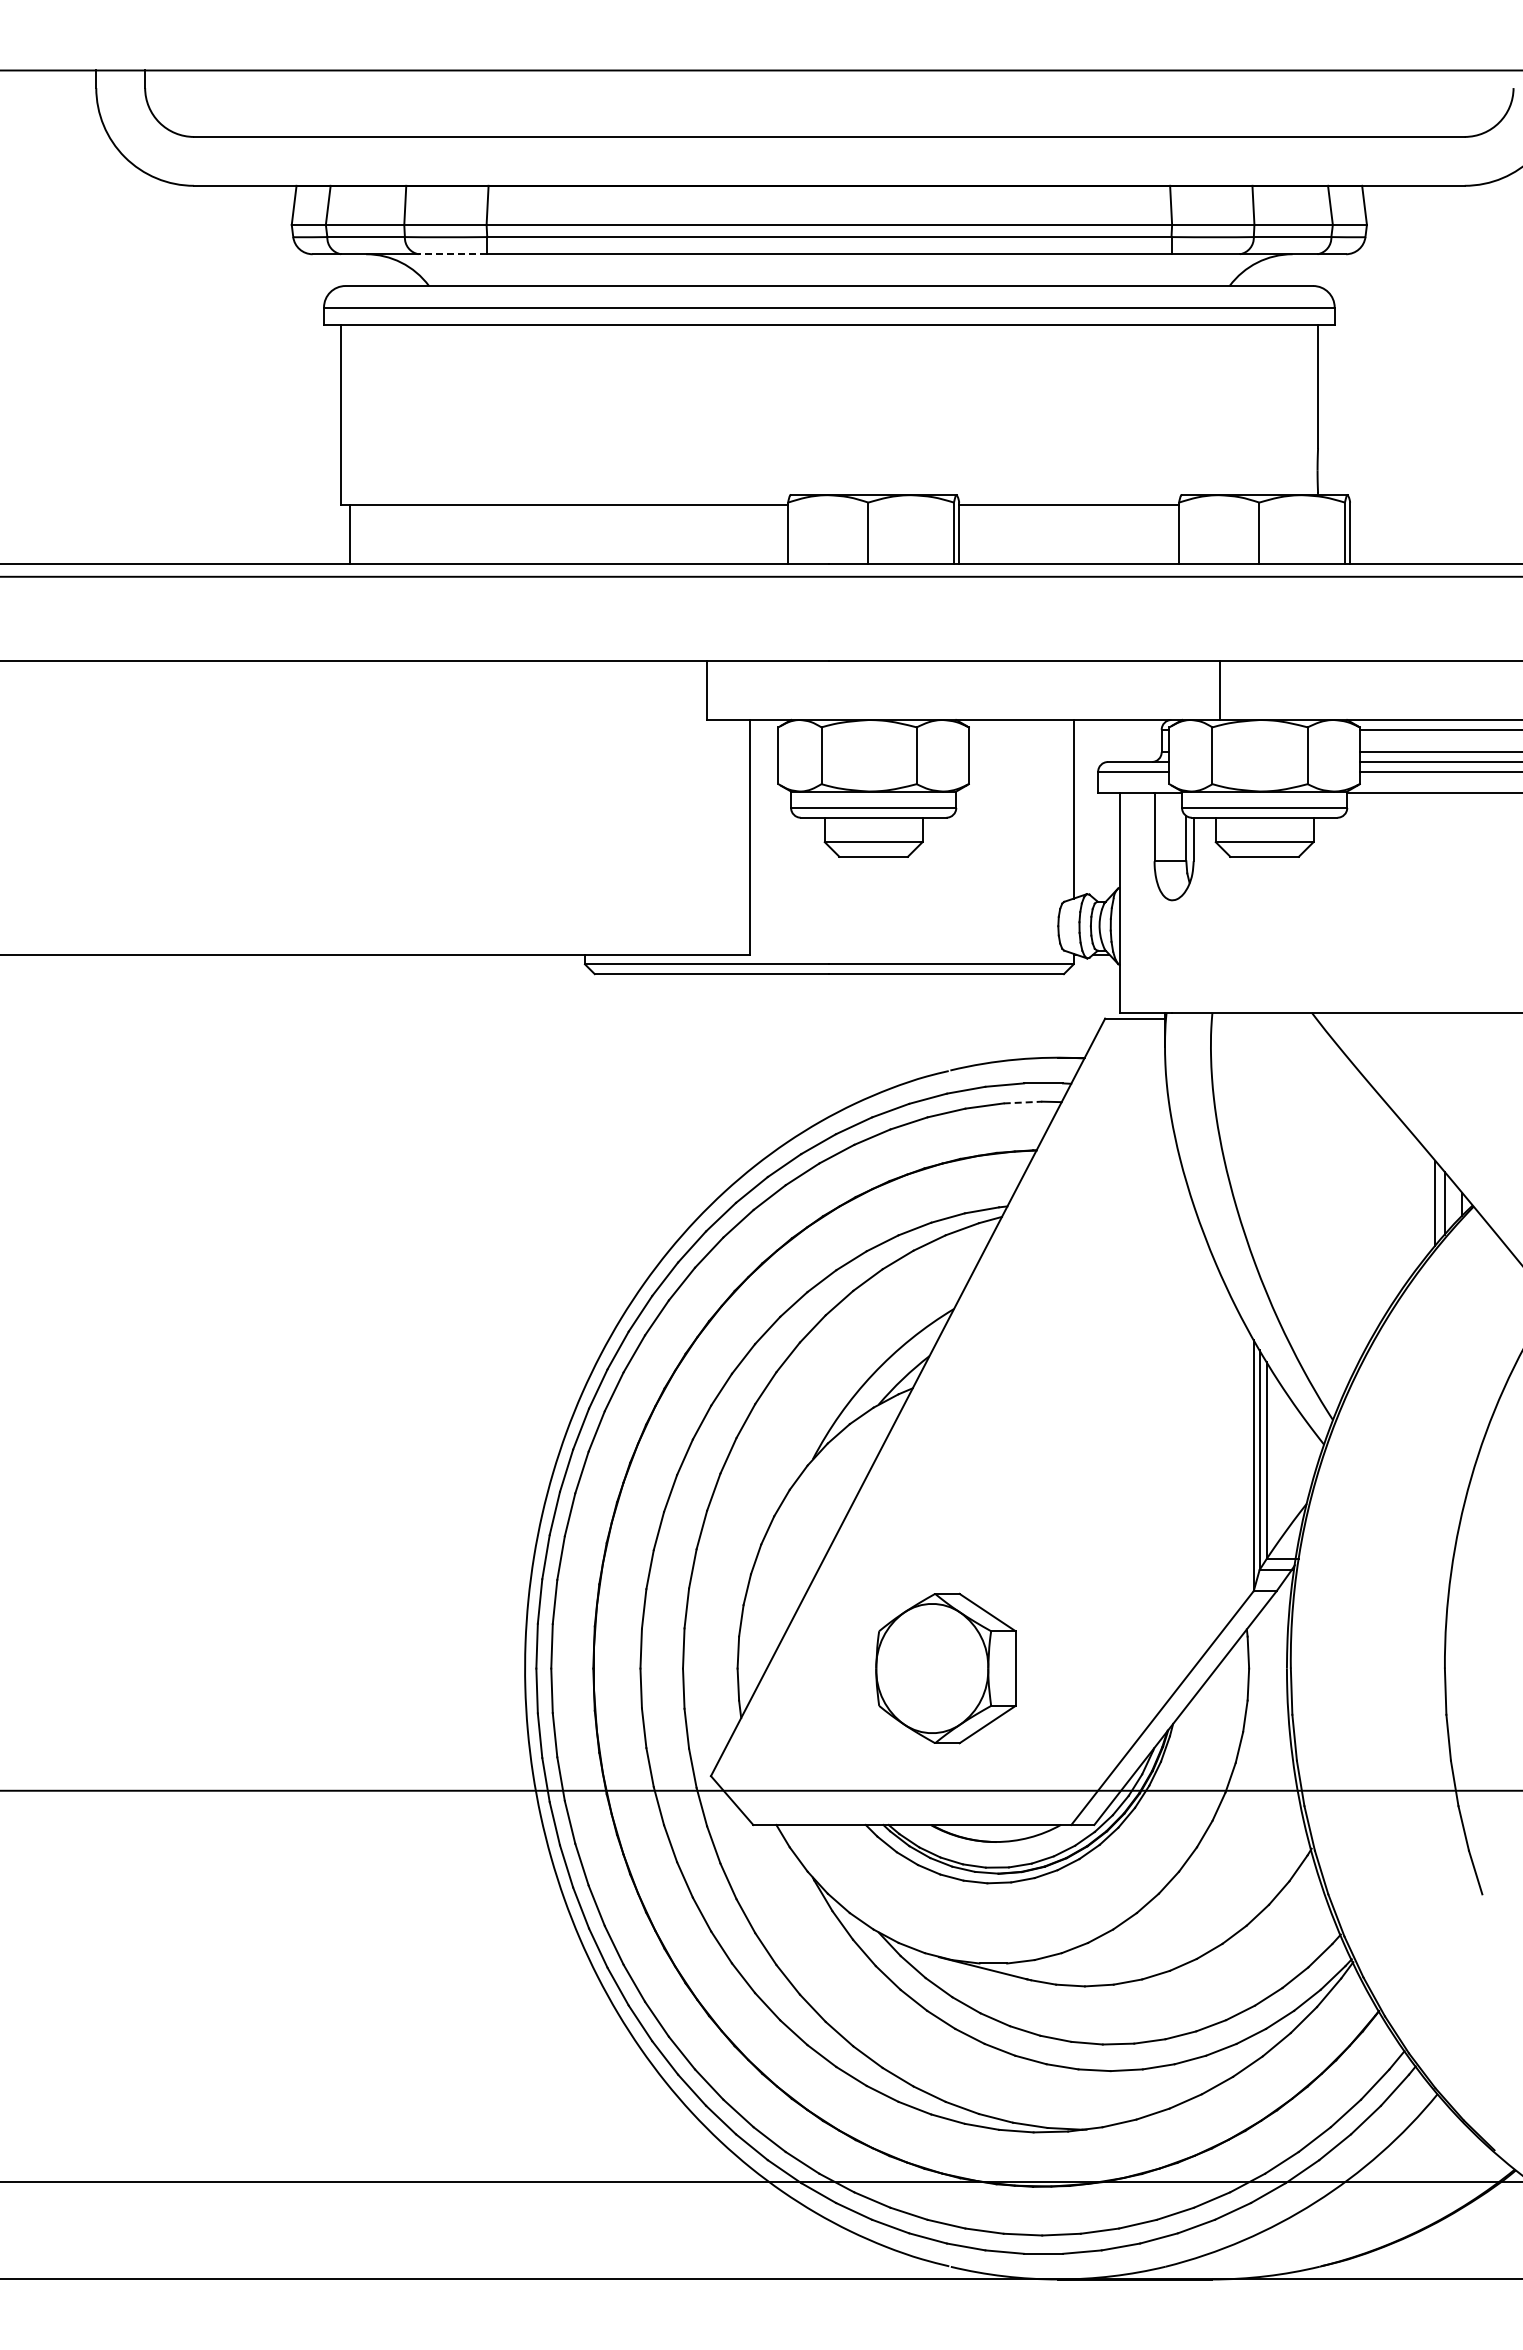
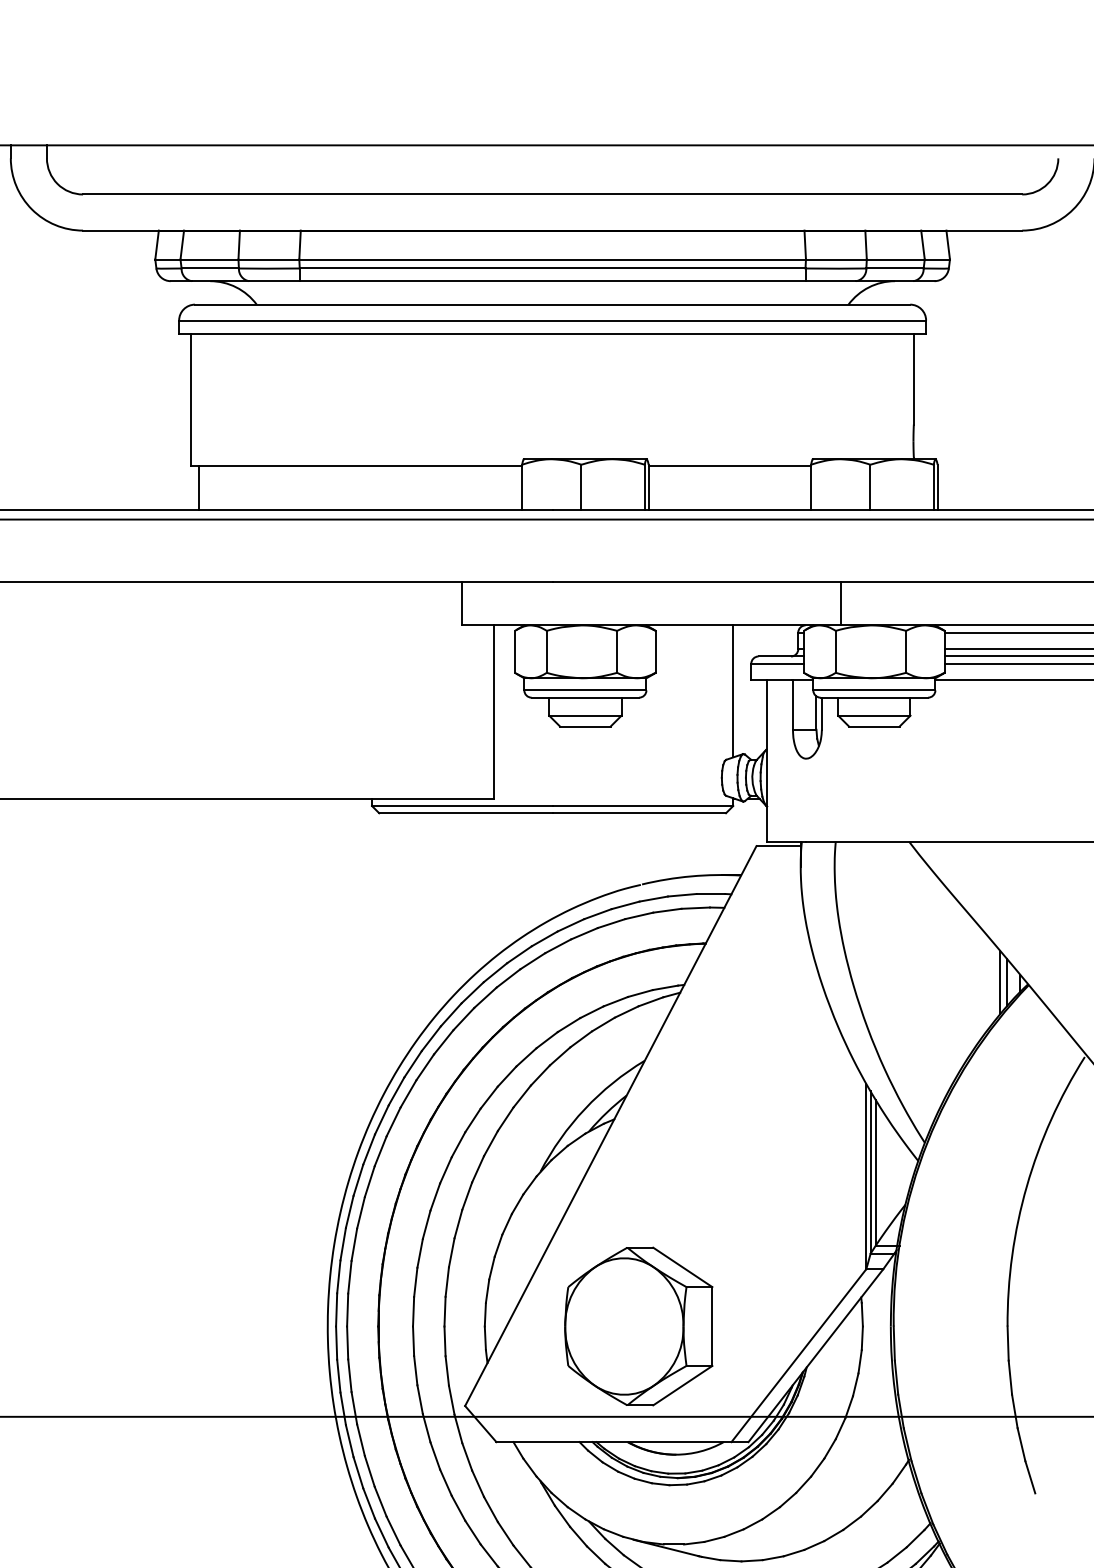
line: (452, 254) -> (274, 281), dashed -> solid
line: (1023, 1102) -> (696, 908), dashed -> solid
part: (945, 1668) -> (638, 1326), size x1.43

